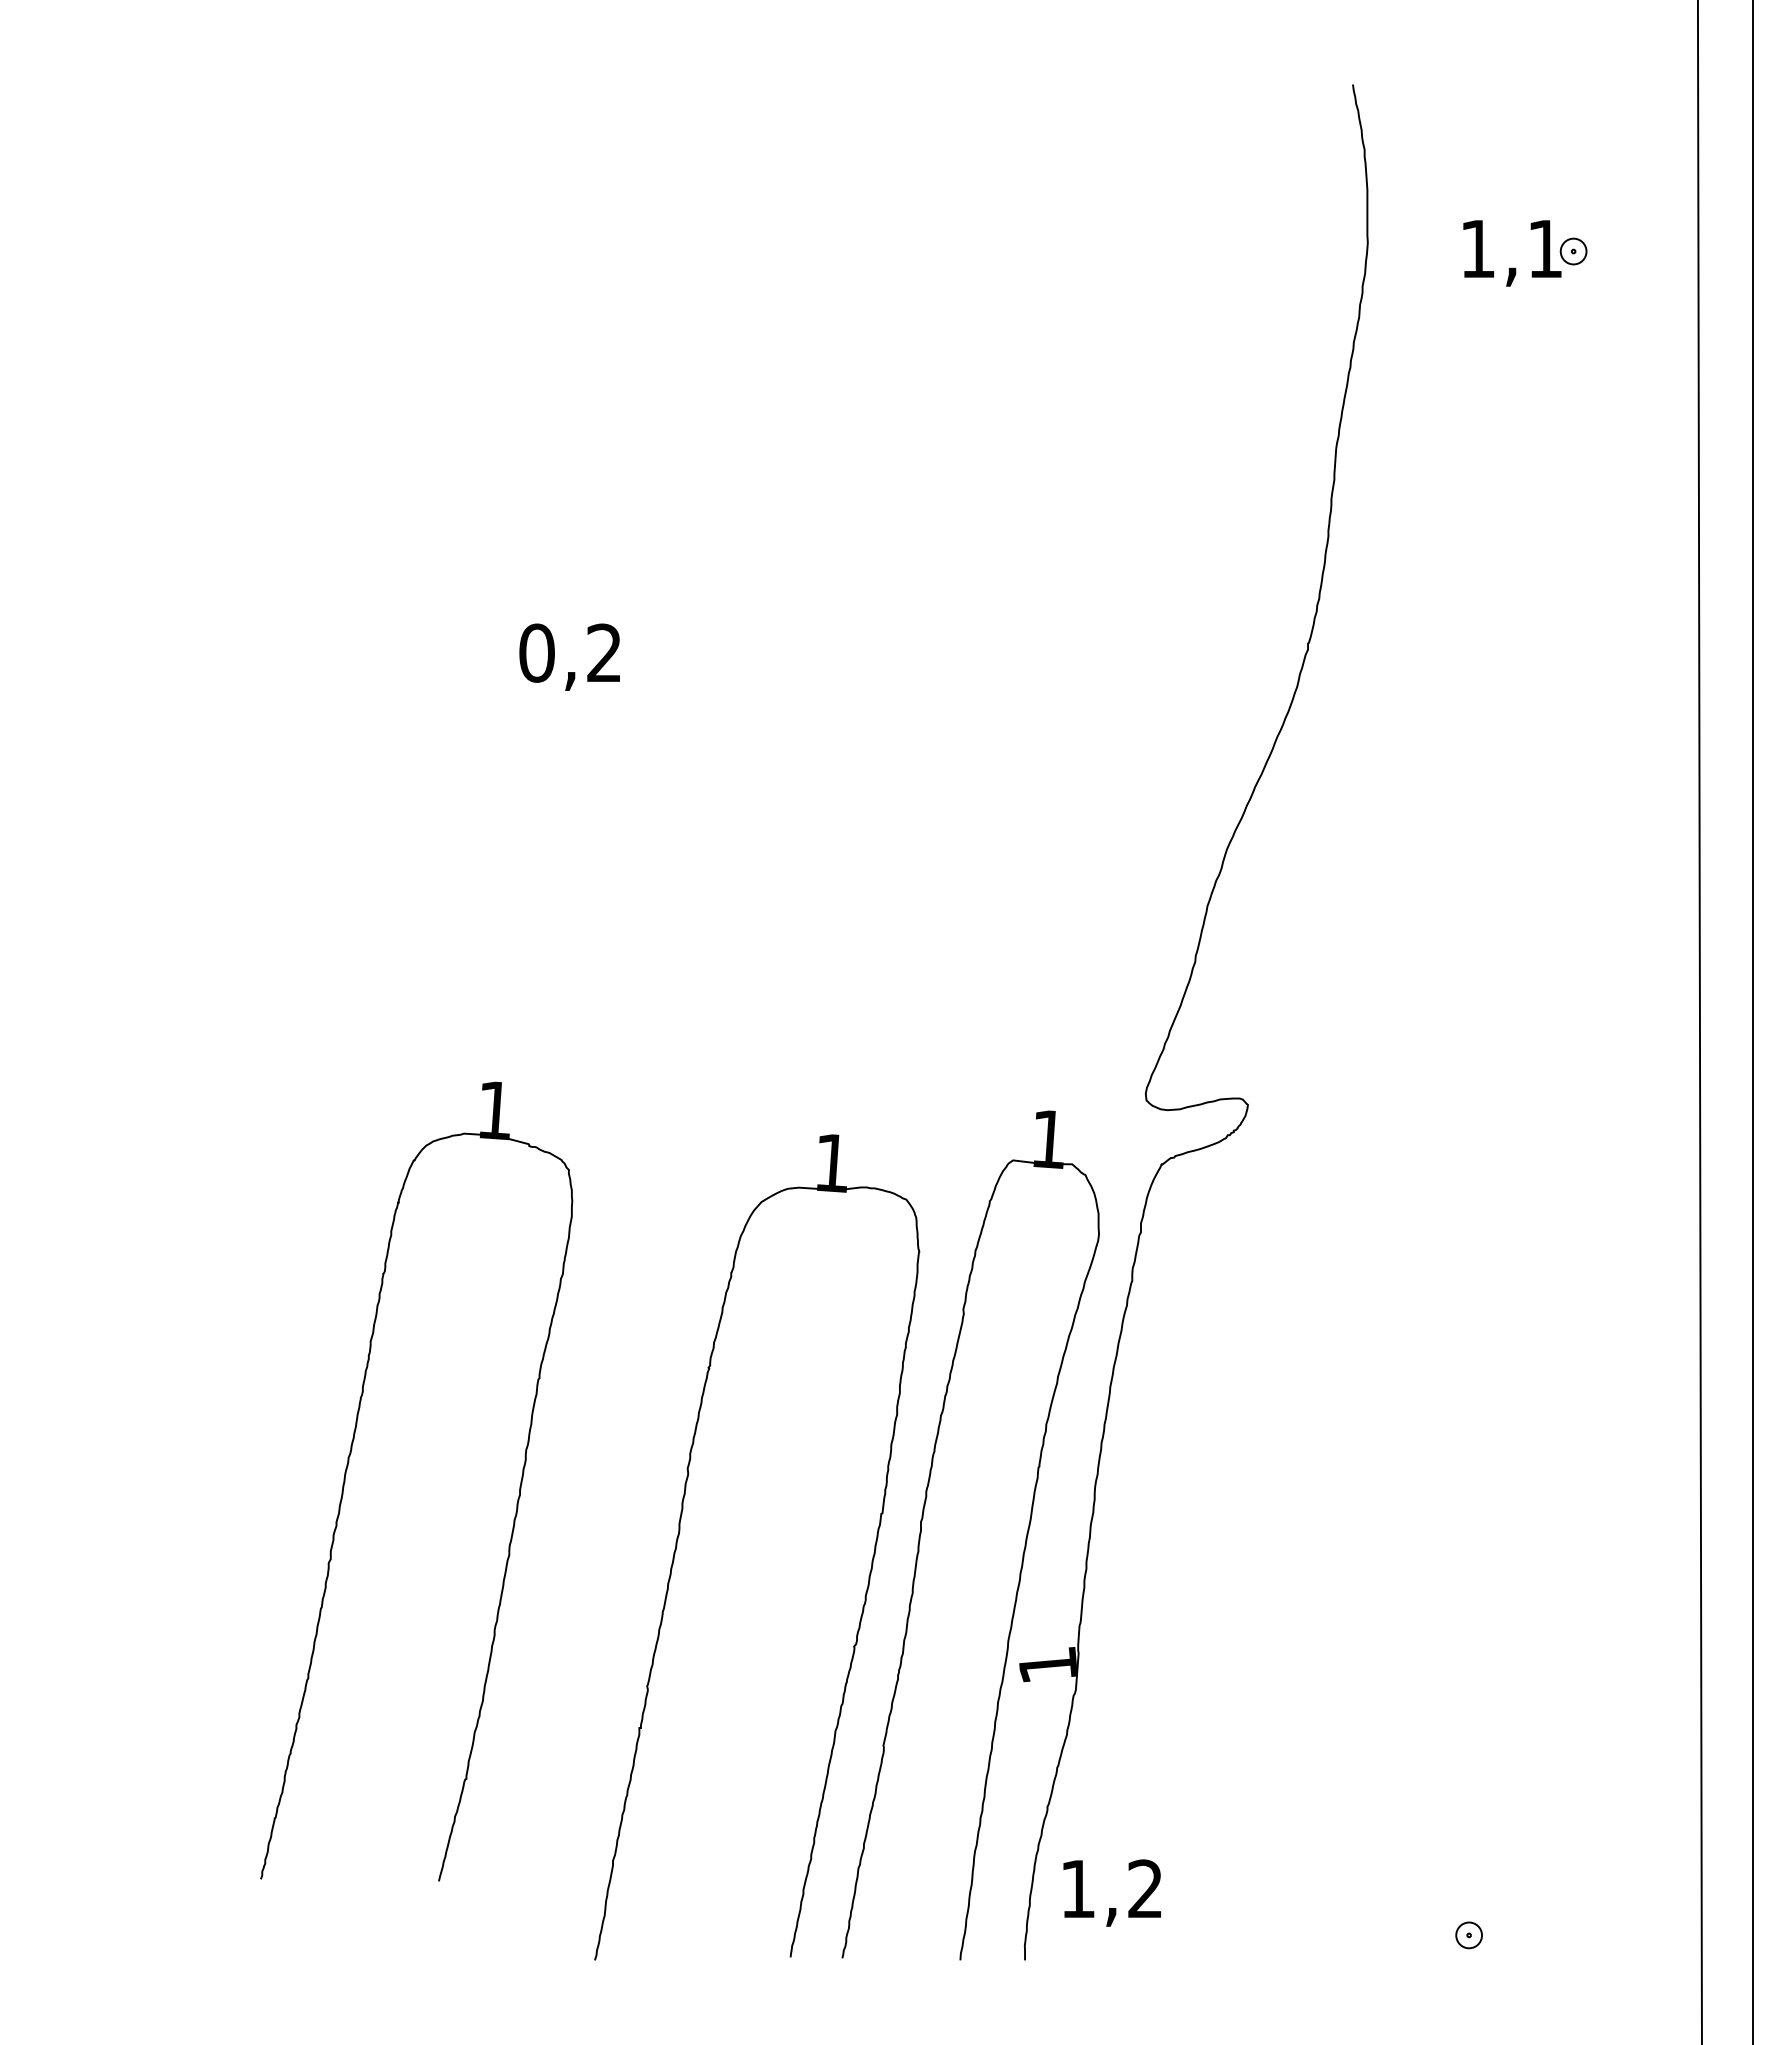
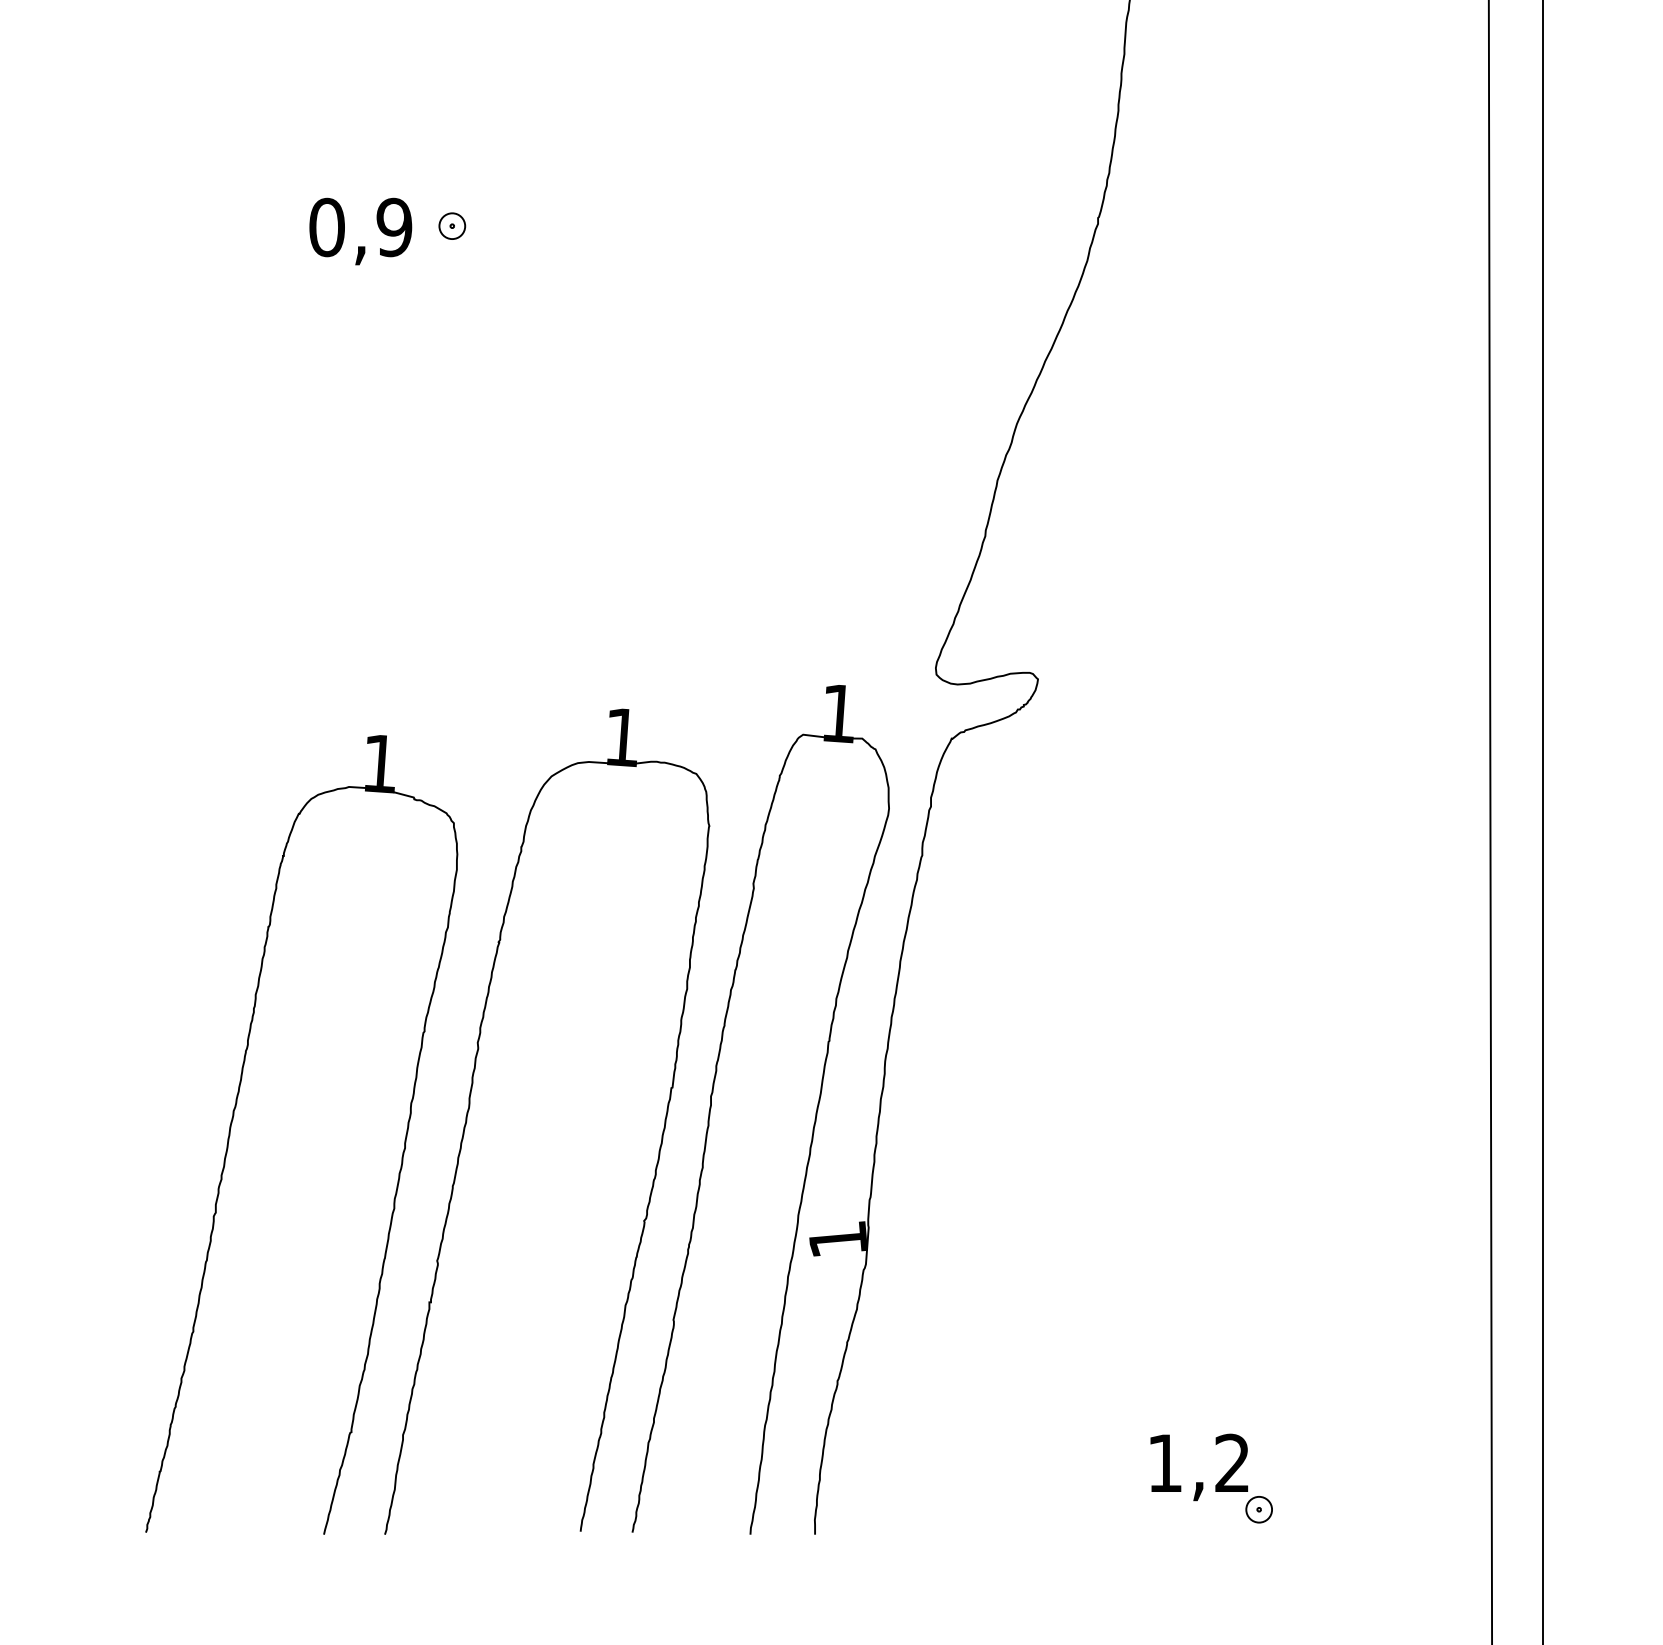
part: (661, 651) -> (451, 225), added
text: (604, 652) -> (394, 226), 0,2 -> 0,9
part: (348, 1466) -> (233, 1119), moved
text: (1111, 1892) -> (1198, 1466), moved

